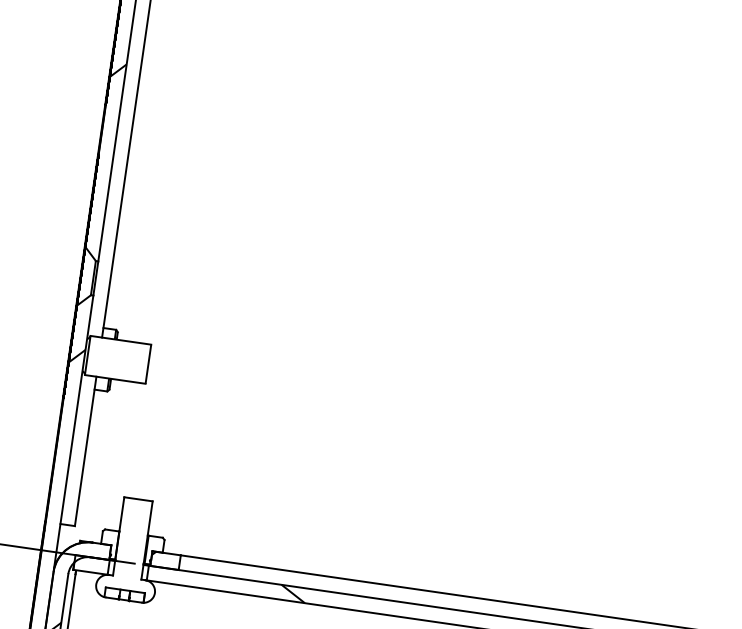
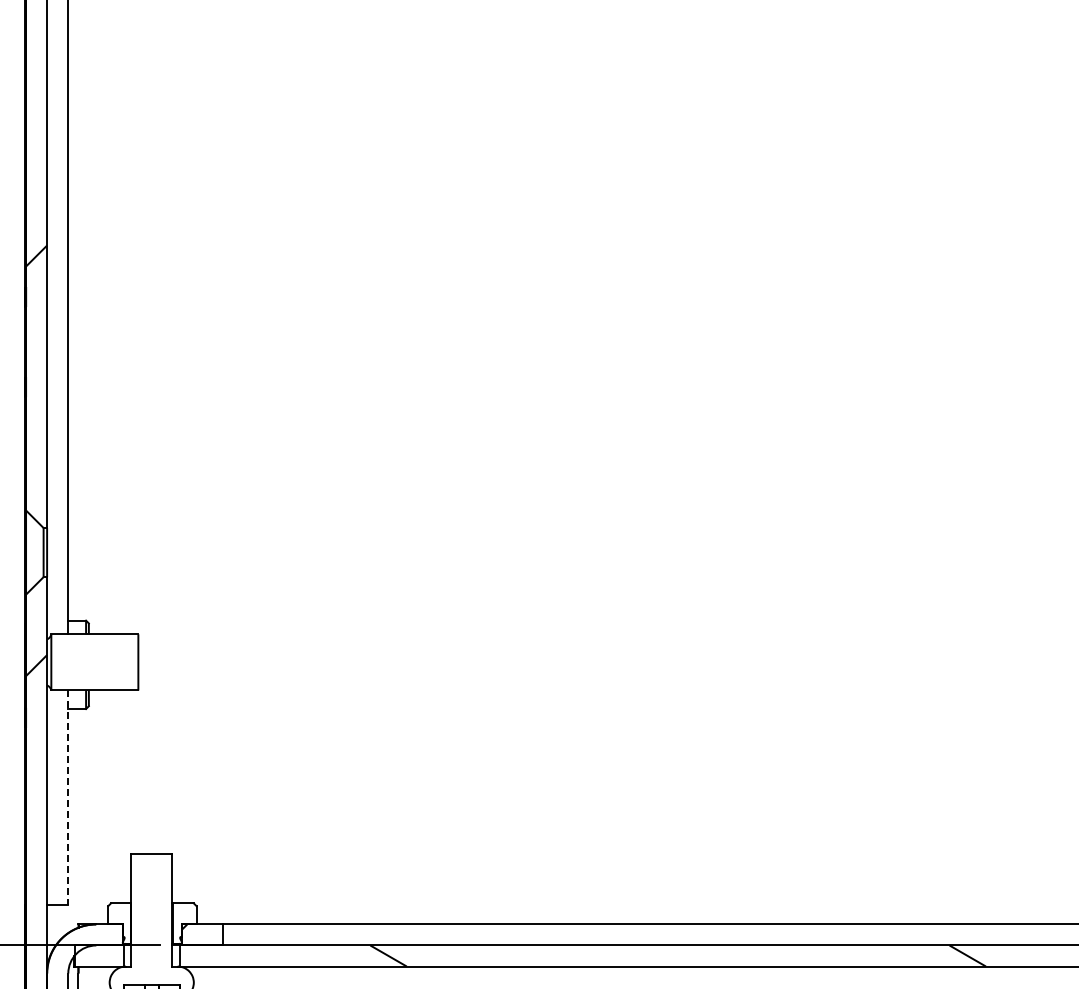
line: (85, 451) -> (67, 798), solid -> dashed

